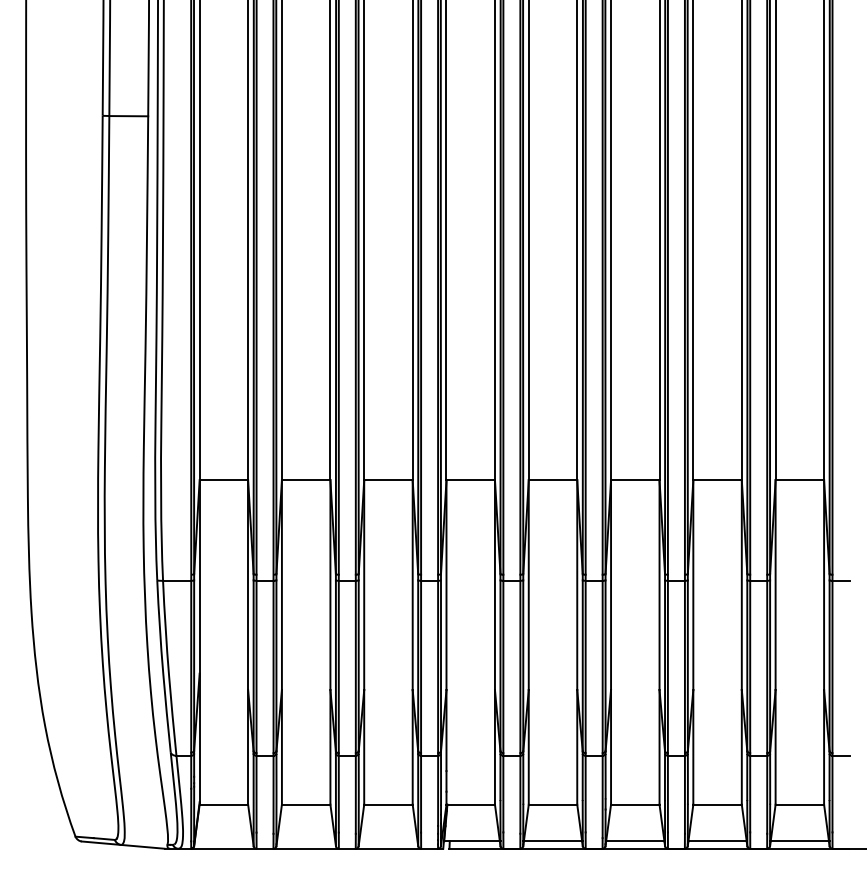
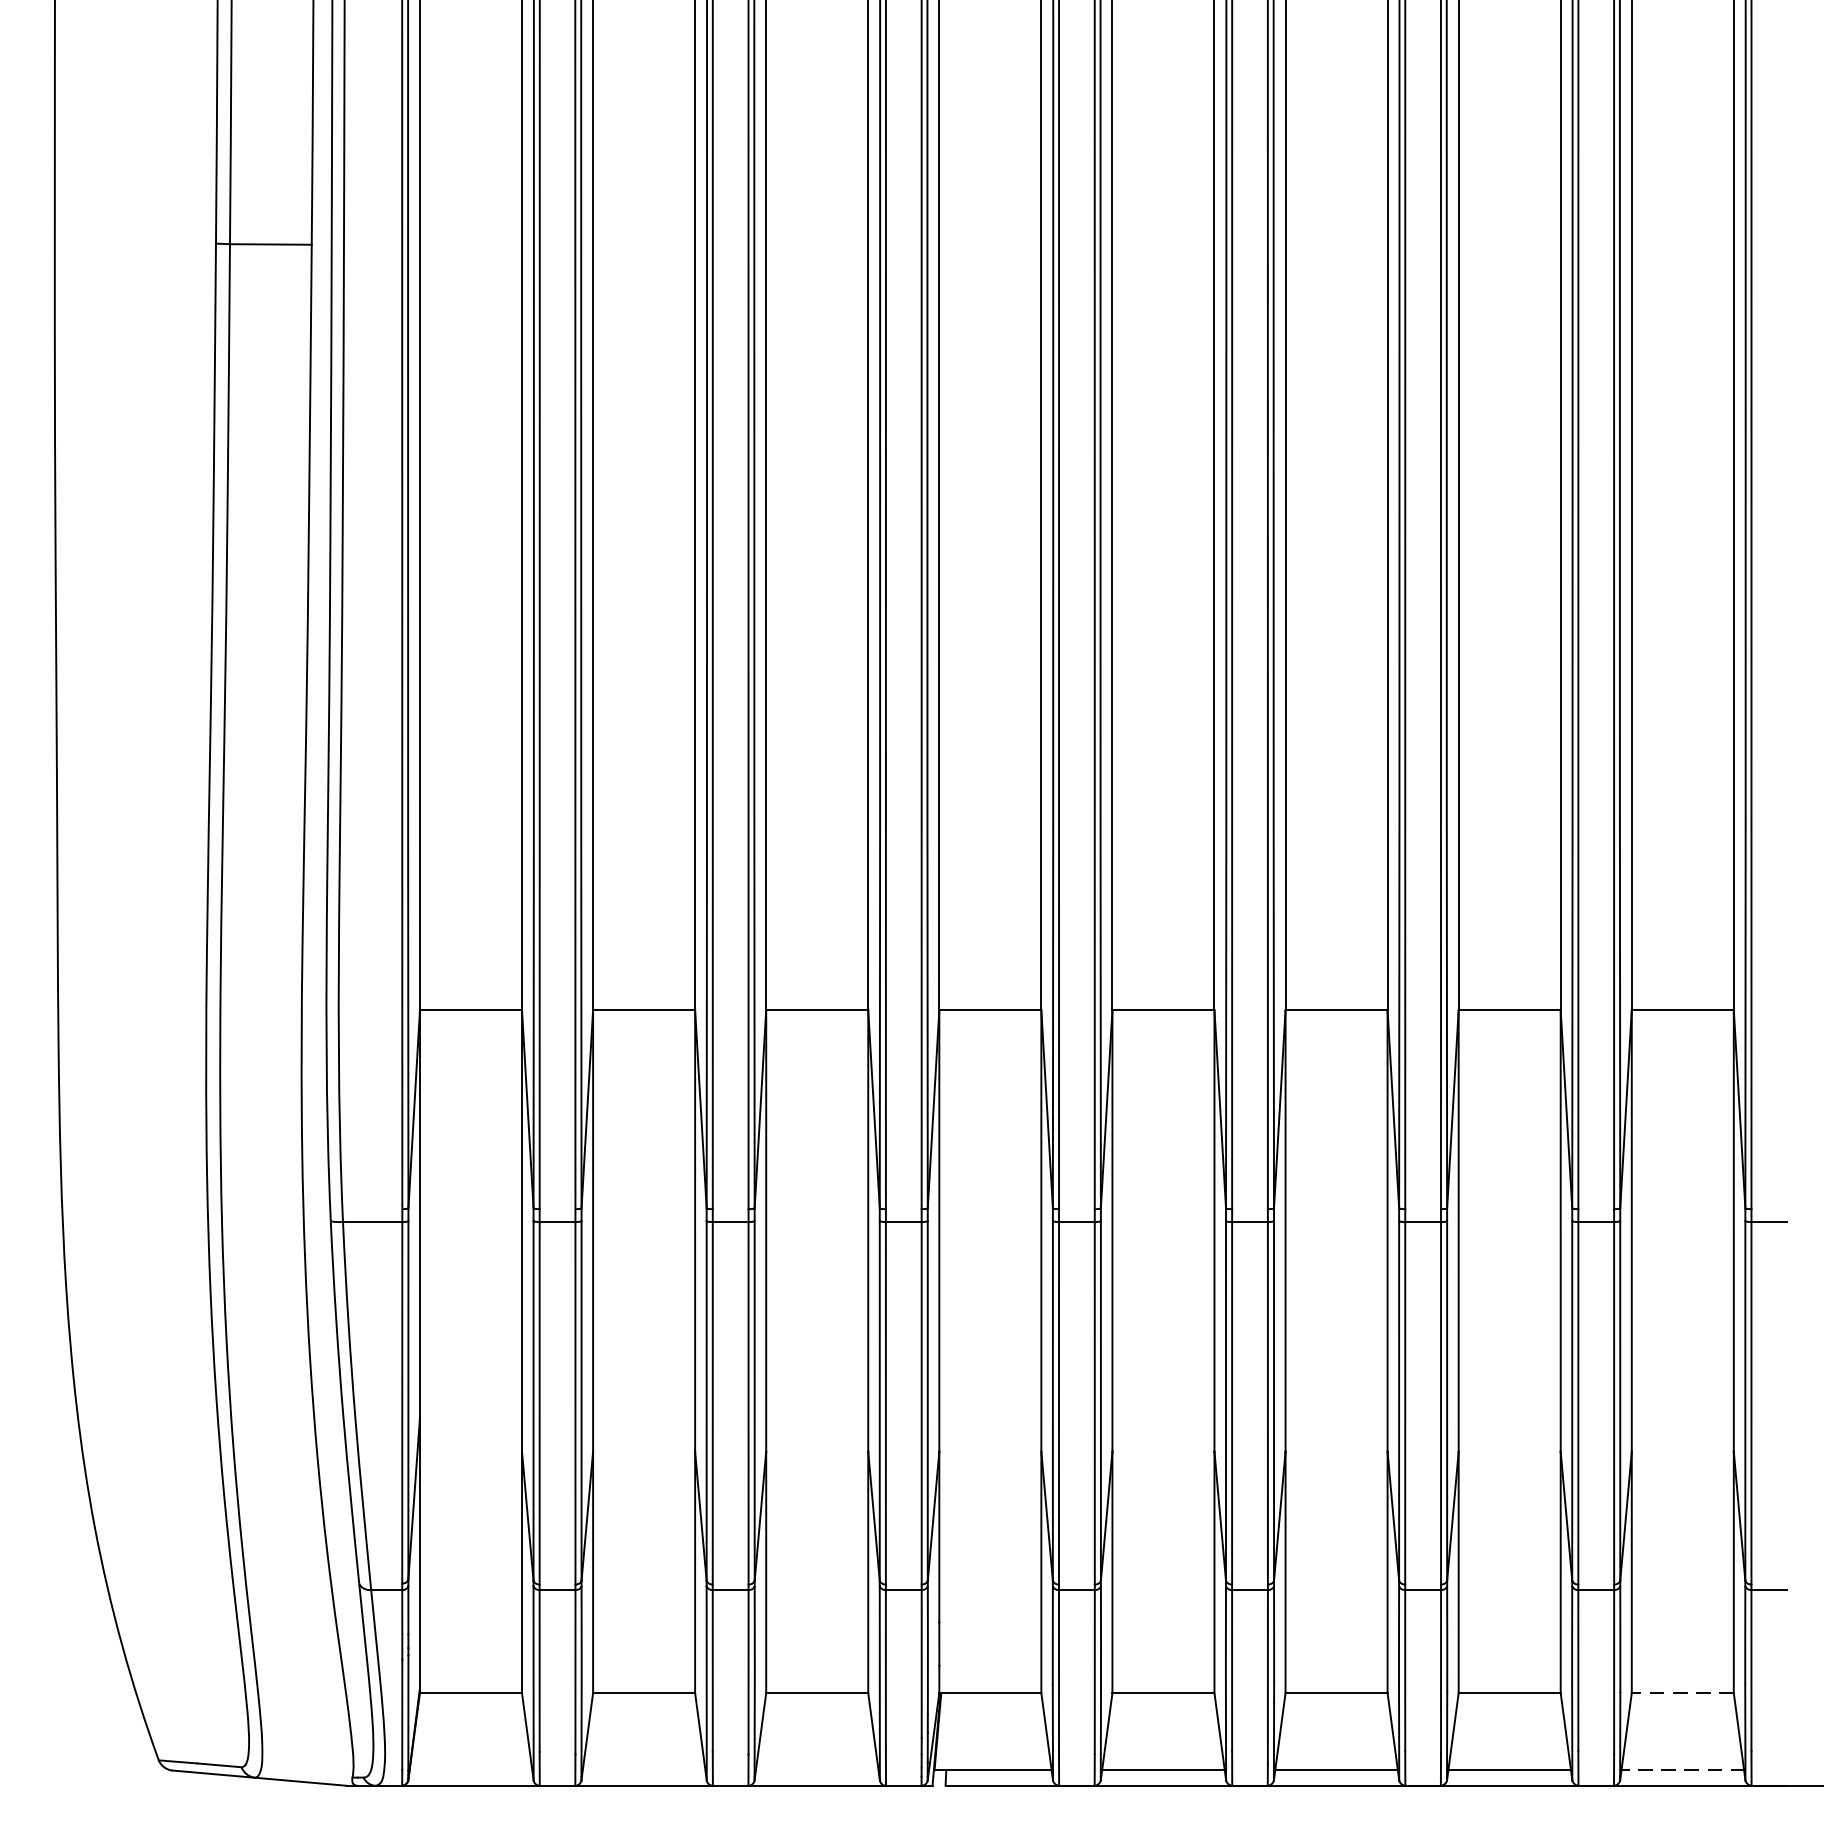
line: (799, 804) -> (1682, 1692), solid -> dashed
line: (799, 841) -> (1682, 1770), solid -> dashed

